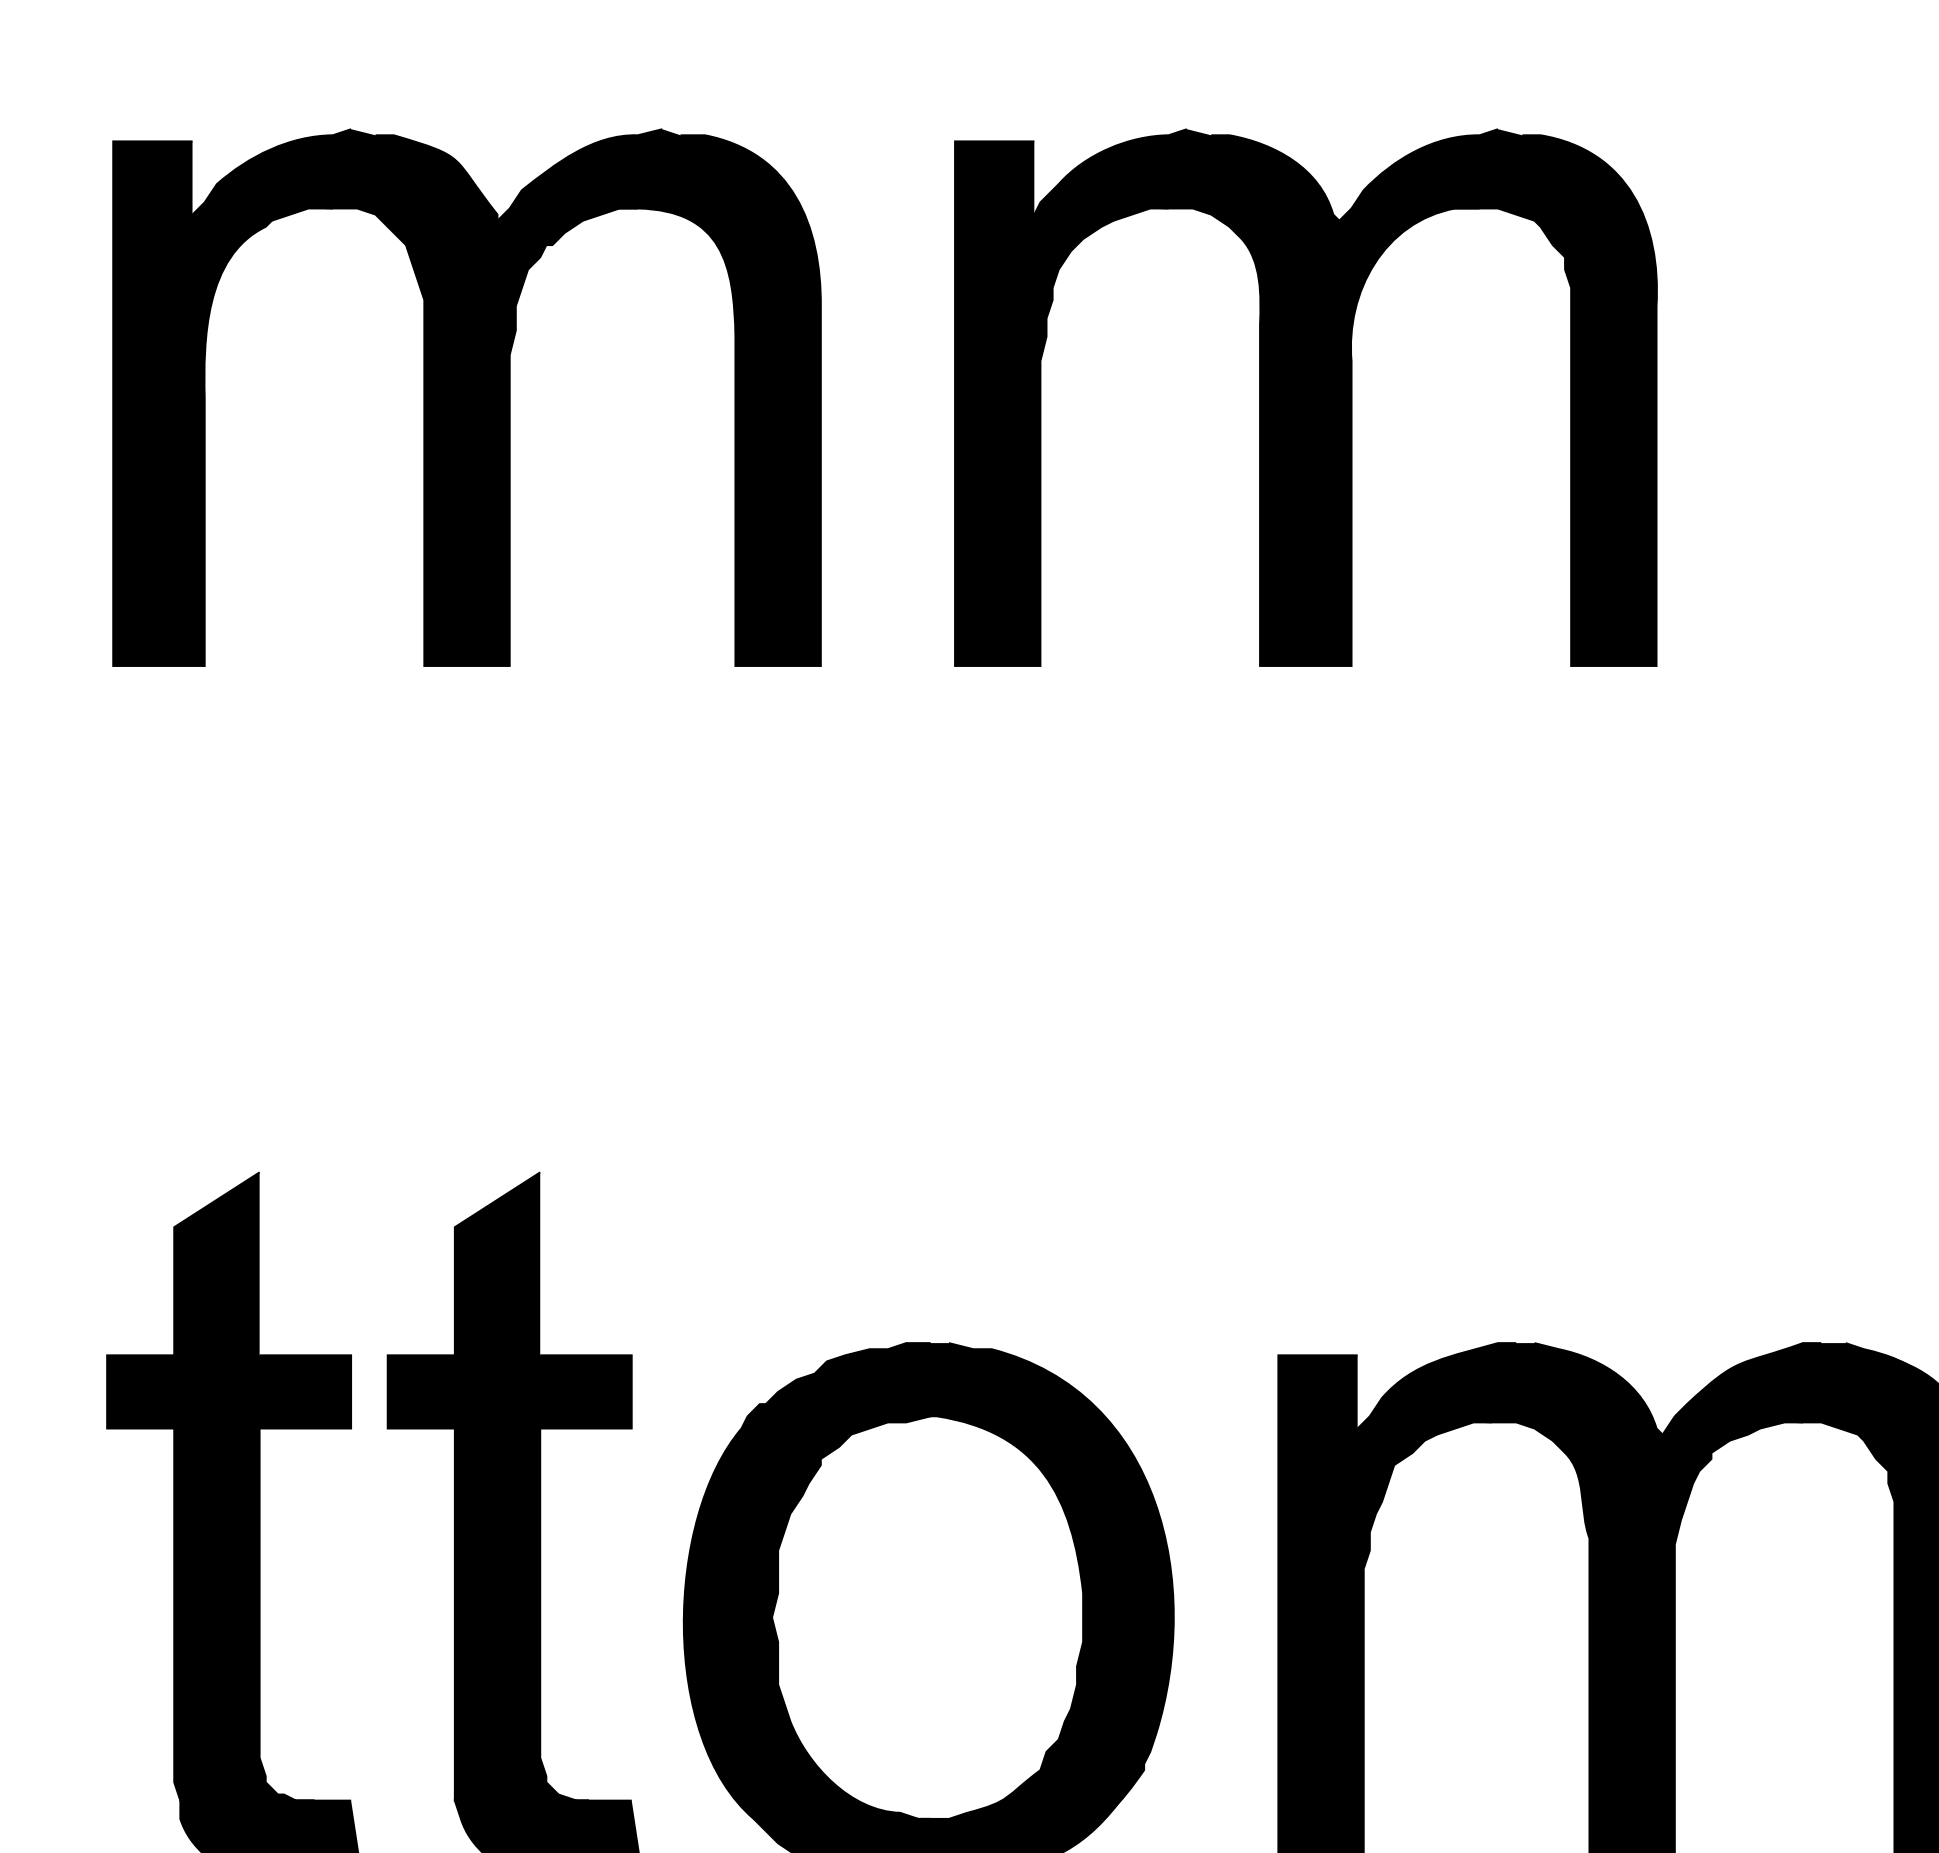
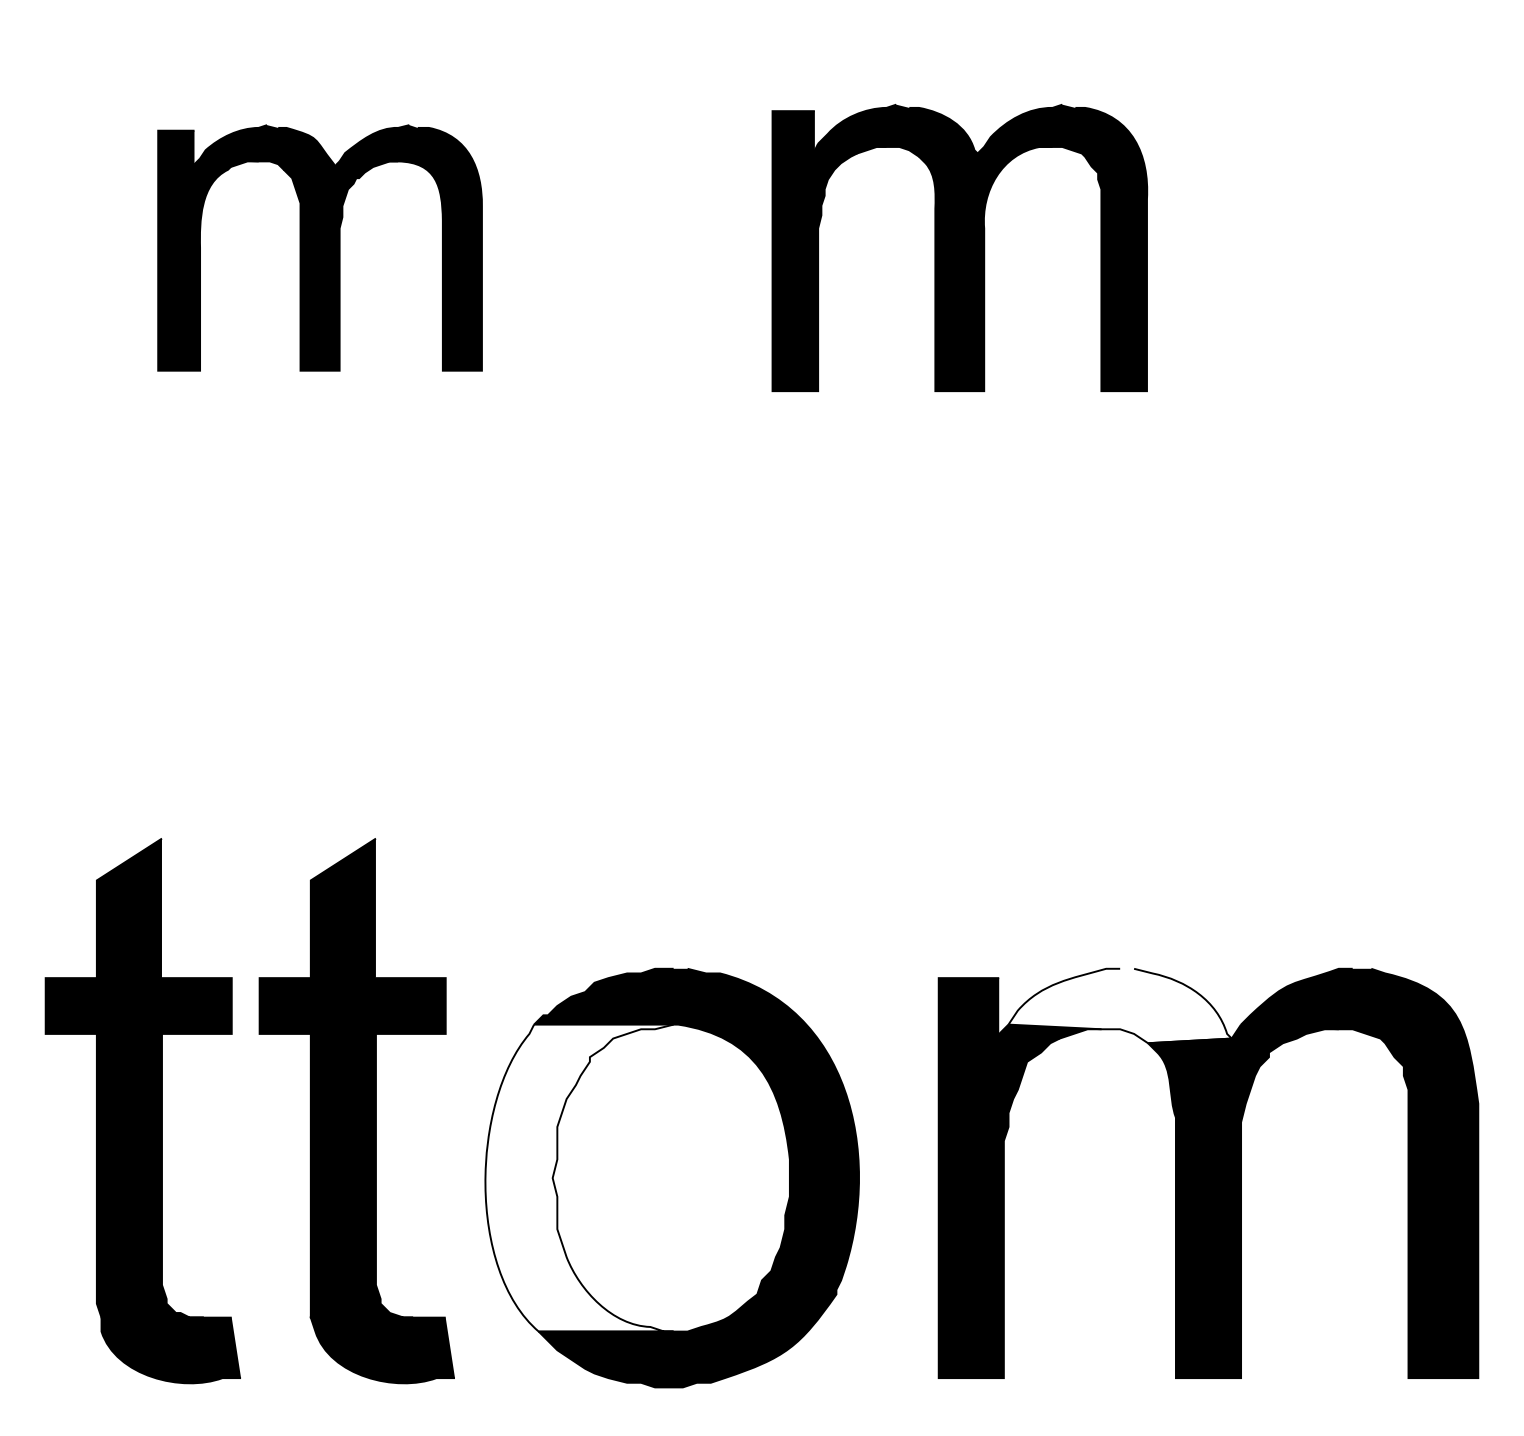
part: (466, 397) -> (319, 247), size x0.6
part: (1305, 397) -> (959, 247), size x0.7
fill: (1515, 1391) -> (1119, 1005), removed
fill: (807, 1616) -> (579, 1177), removed

